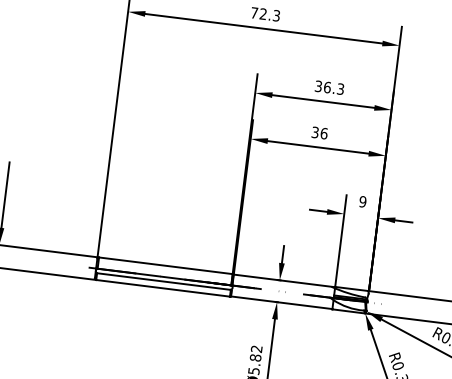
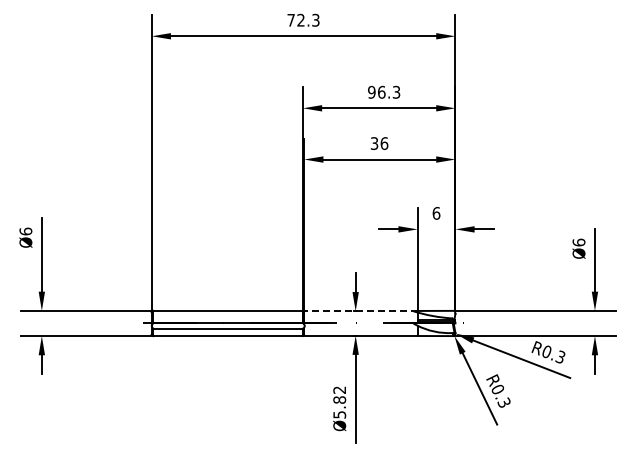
text: (318, 86) -> (371, 92), 36.3 -> 96.3
text: (362, 201) -> (436, 213), 9 -> 6
line: (284, 281) -> (360, 311), solid -> dashed

